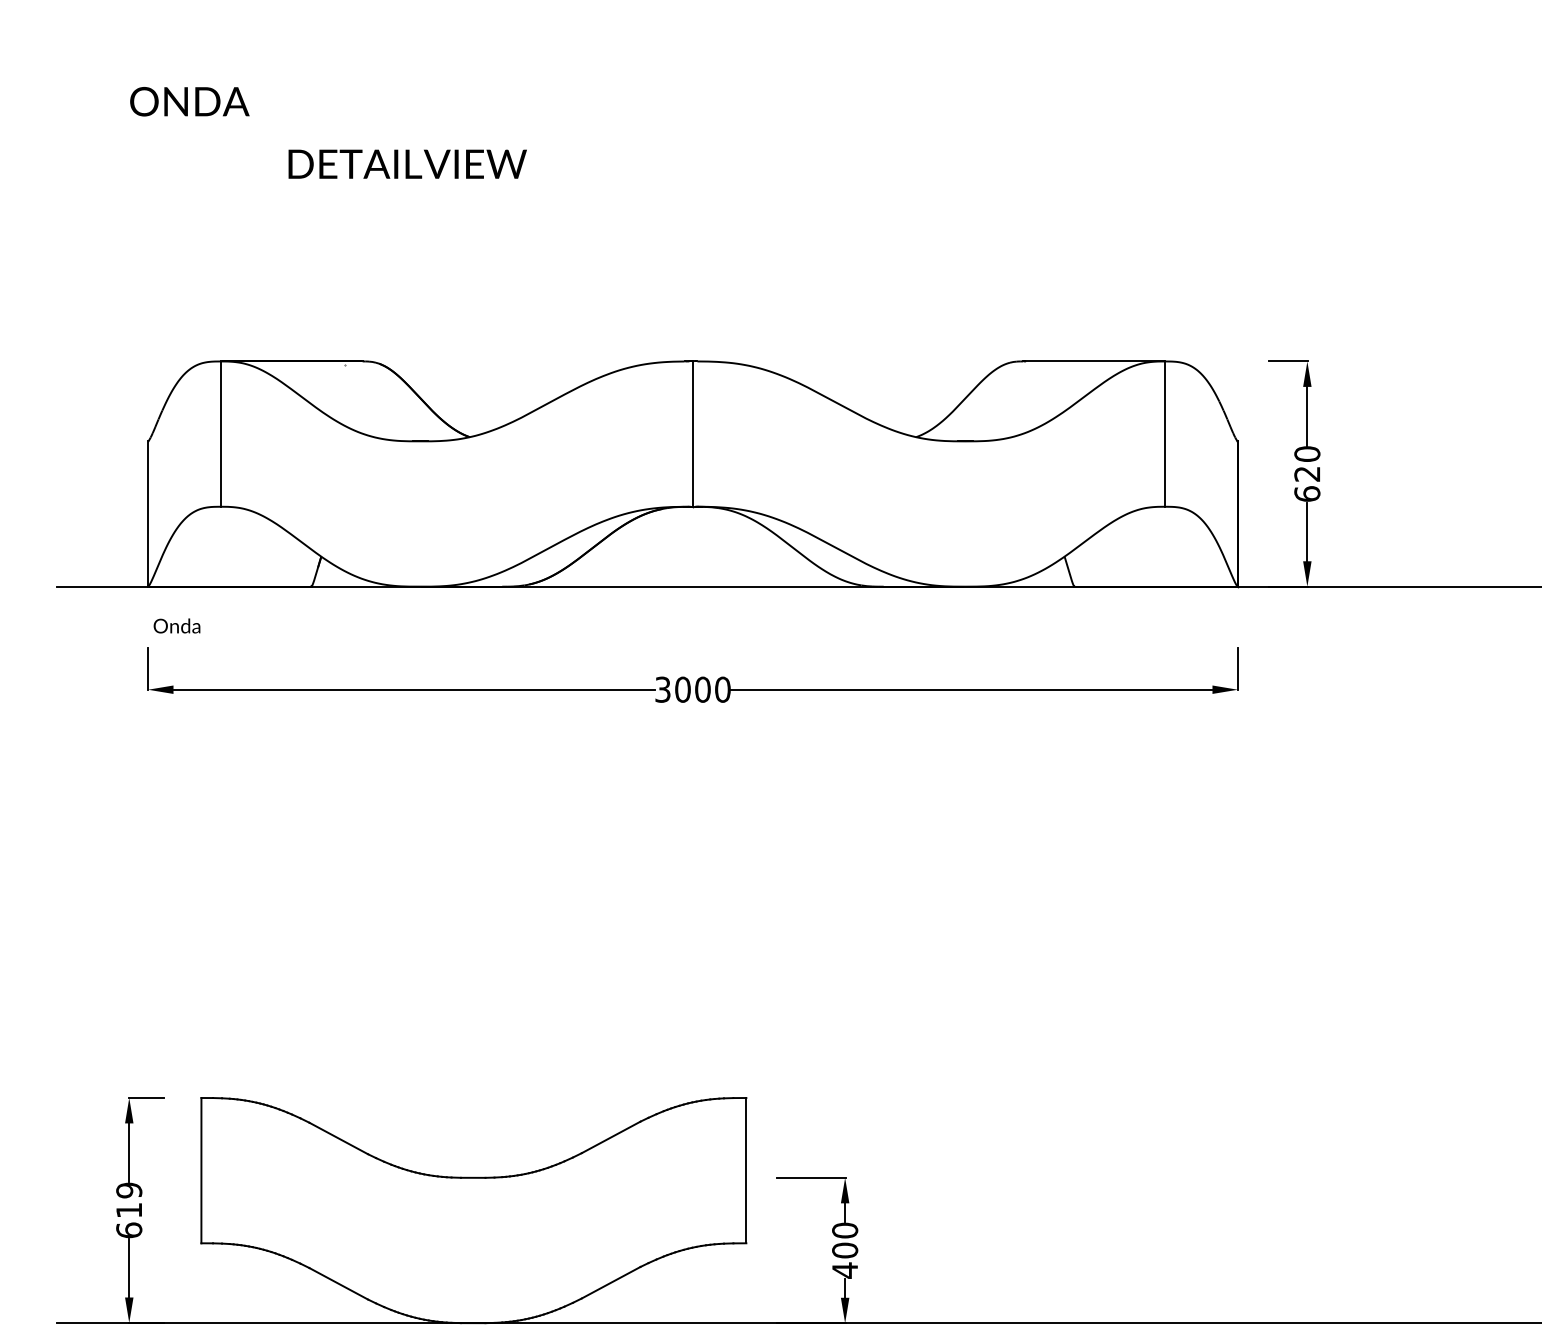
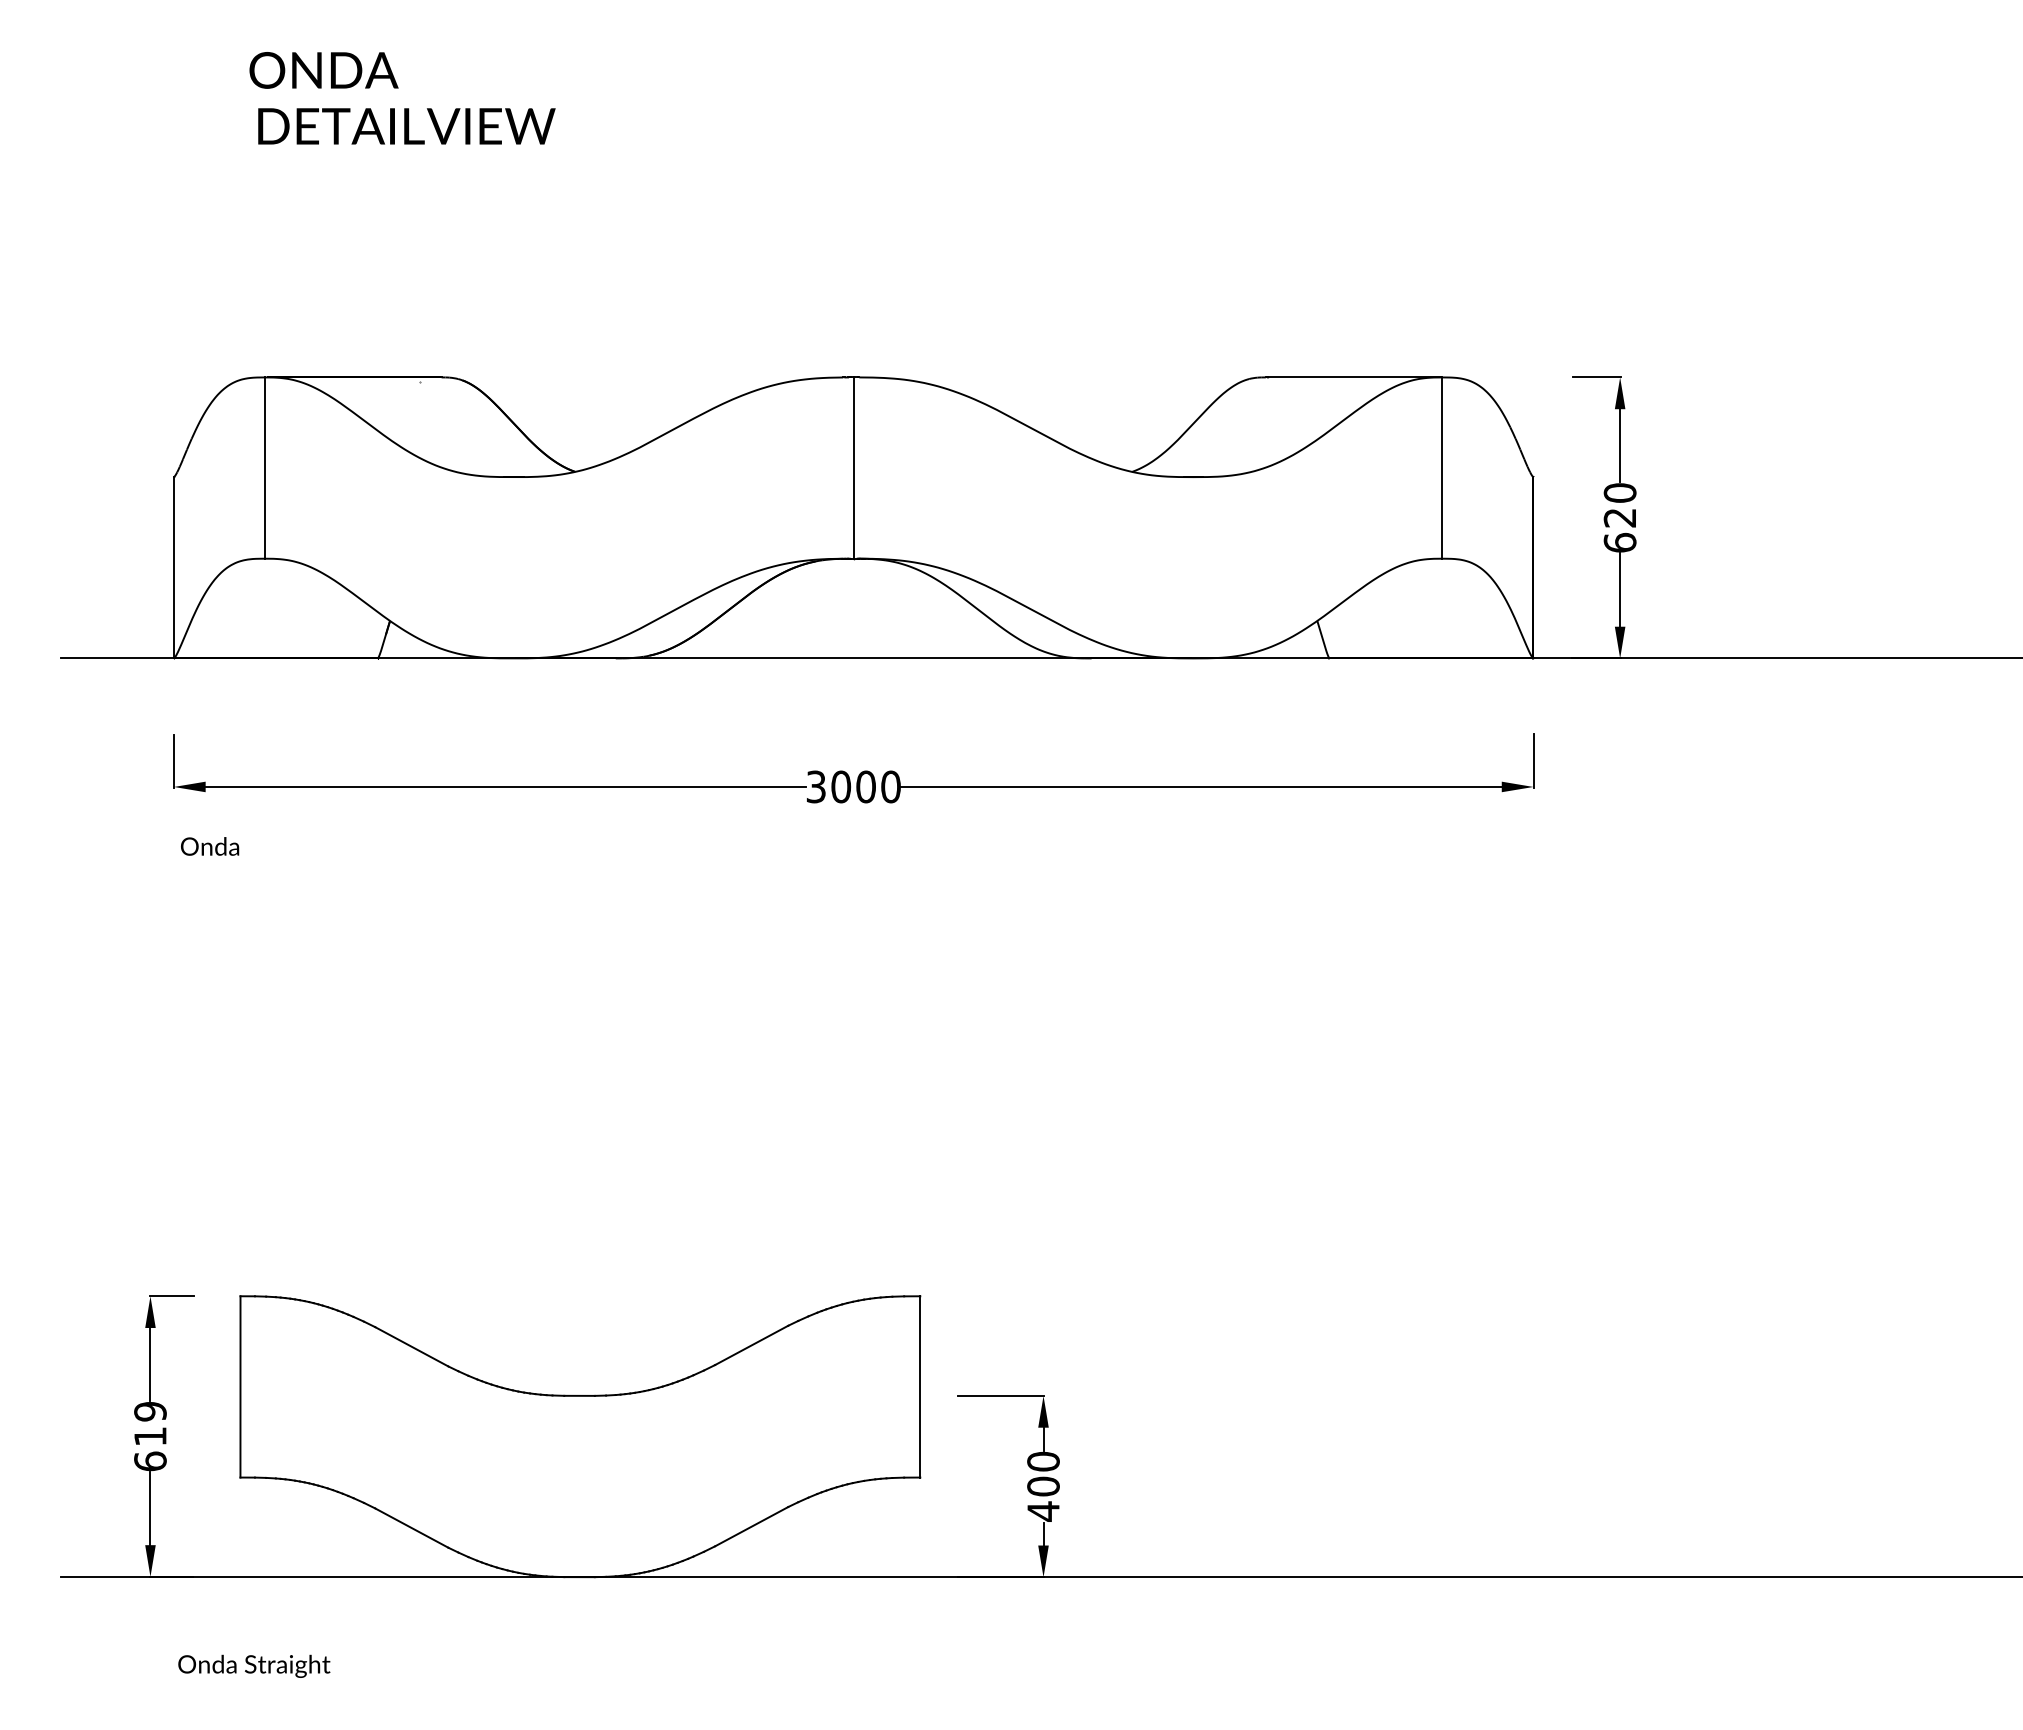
text: (189, 101) -> (323, 70), moved
text: (407, 164) -> (406, 126), moved
text: (177, 626) -> (210, 846), moved

